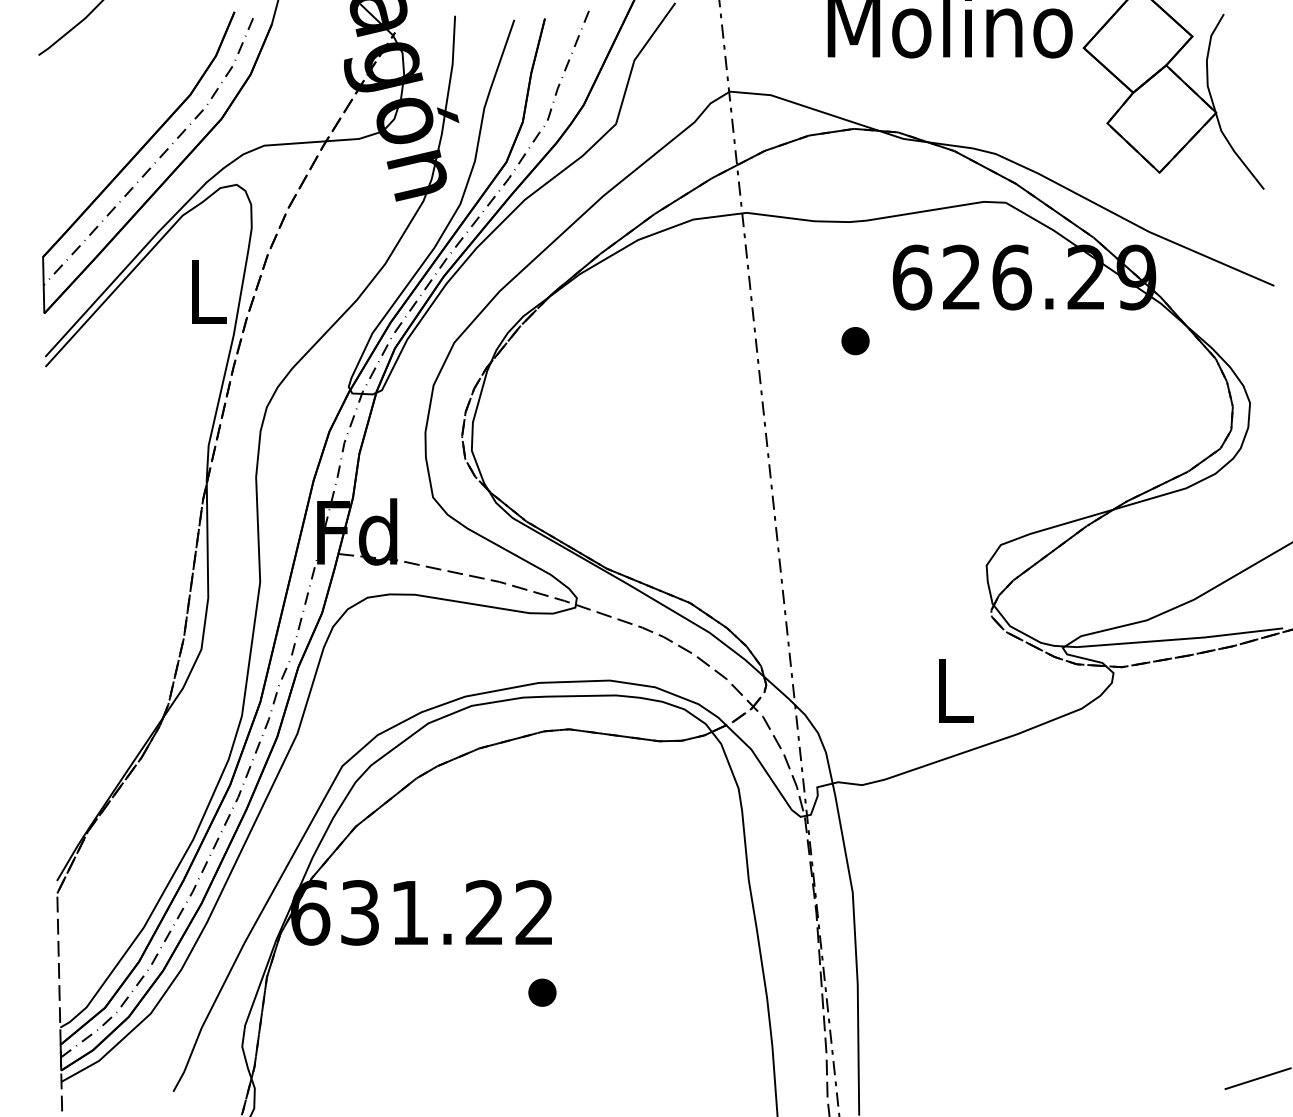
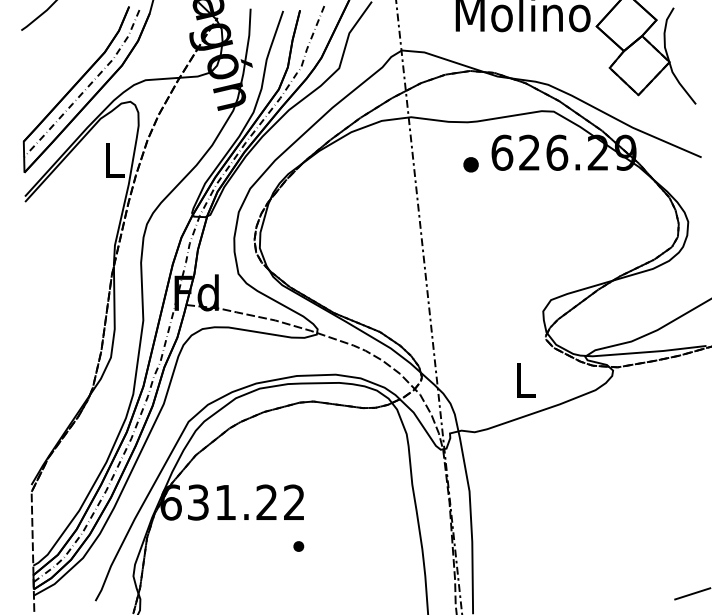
part: (854, 340) -> (470, 164), moved
part: (542, 992) -> (298, 546), size x0.7

